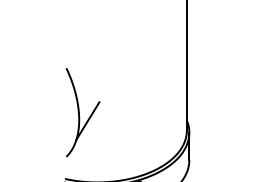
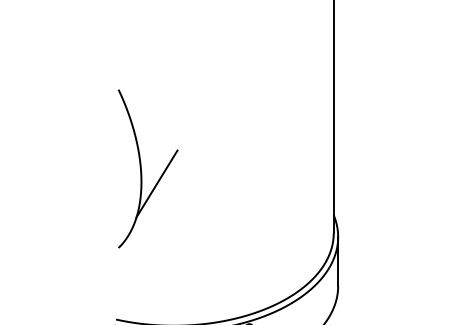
part: (82, 112) -> (147, 168), moved

